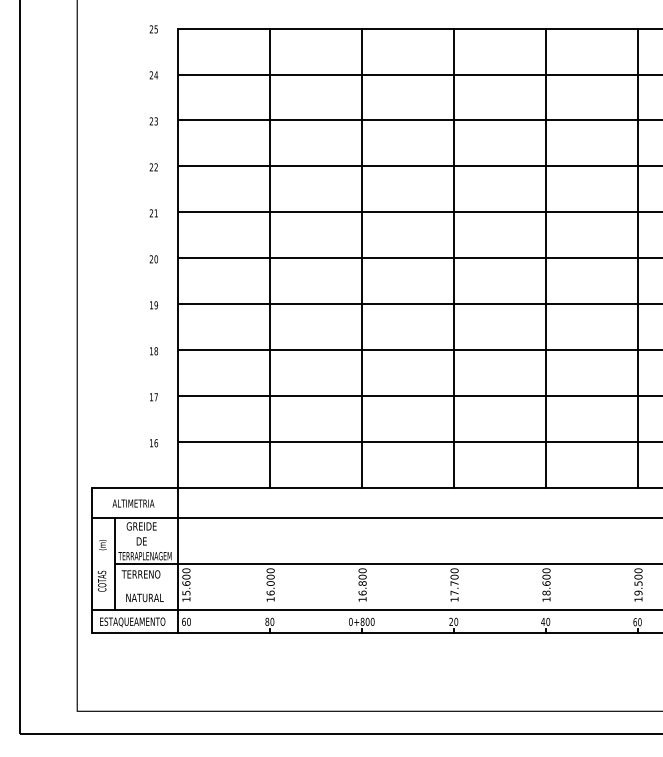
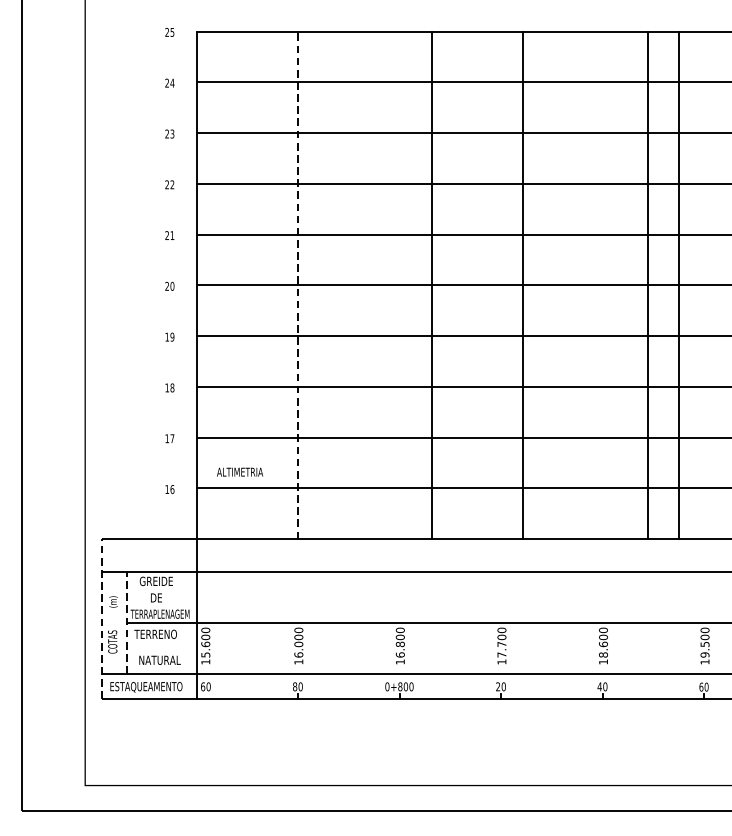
line: (270, 258) -> (298, 285), solid -> dashed
line: (362, 258) -> (432, 285), moved
line: (454, 258) -> (523, 285), moved
line: (545, 258) -> (647, 285), moved
line: (637, 258) -> (678, 285), moved
text: (133, 503) -> (240, 472), moved
line: (92, 560) -> (102, 619), solid -> dashed
line: (114, 564) -> (126, 623), solid -> dashed

